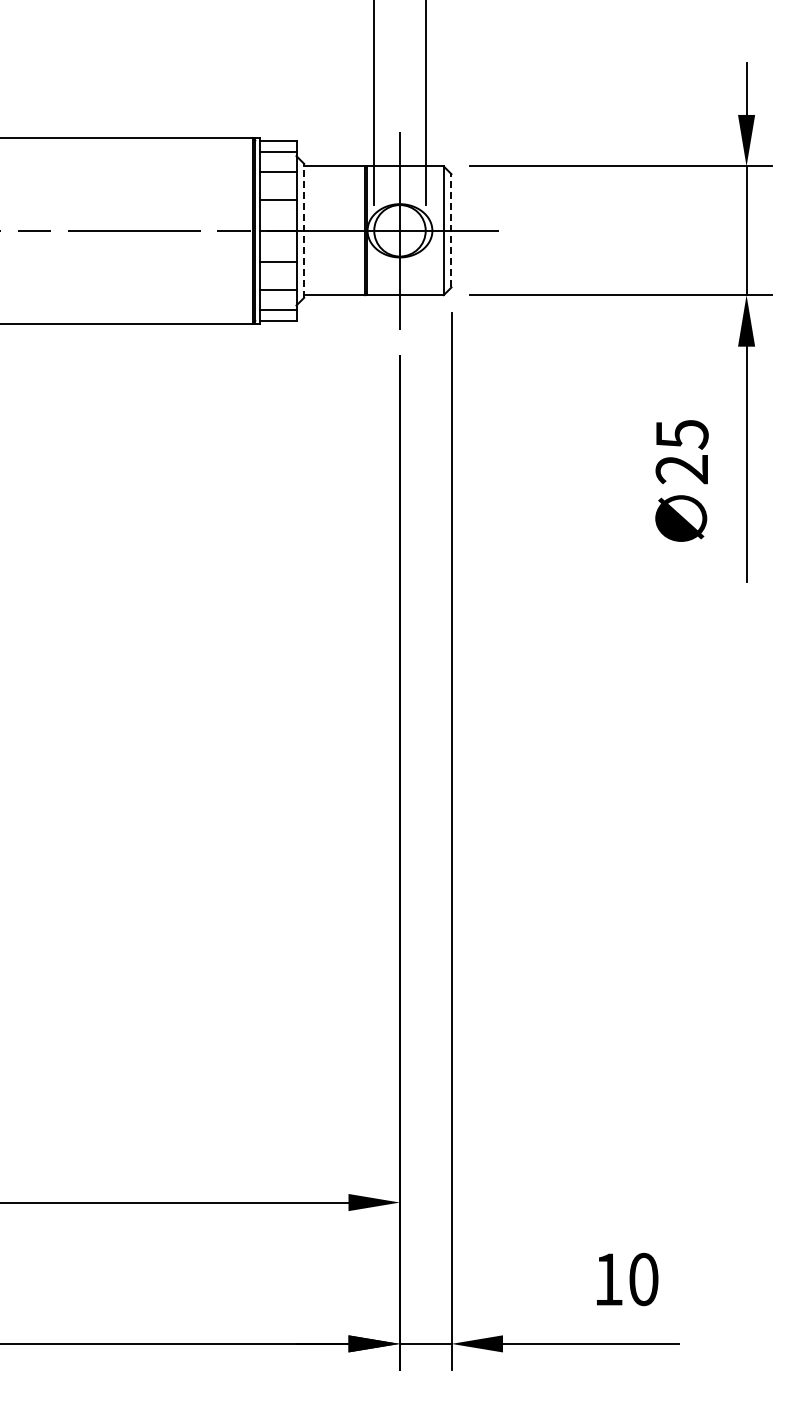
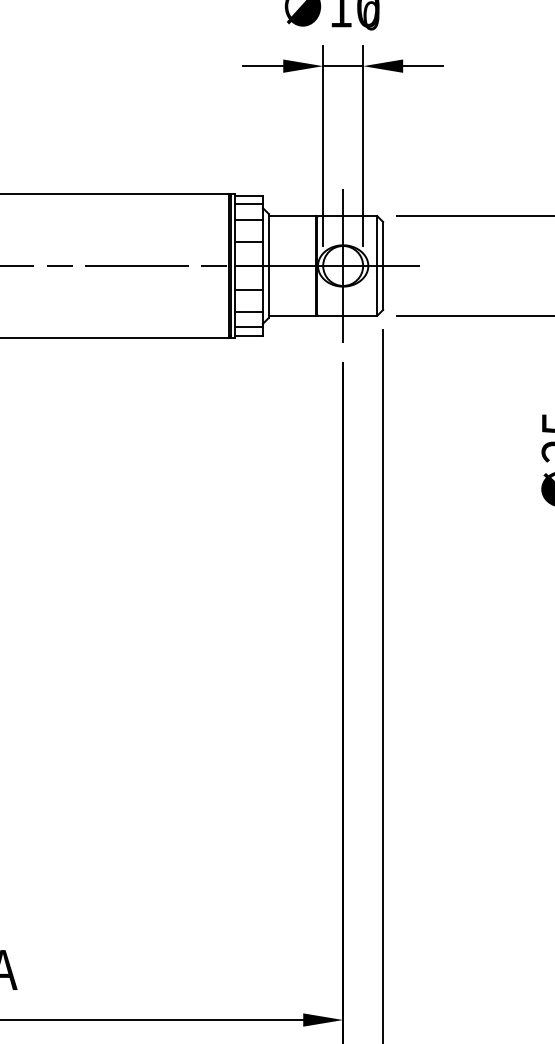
line: (304, 230) -> (269, 265), dashed -> solid
line: (451, 230) -> (383, 265), dashed -> solid

